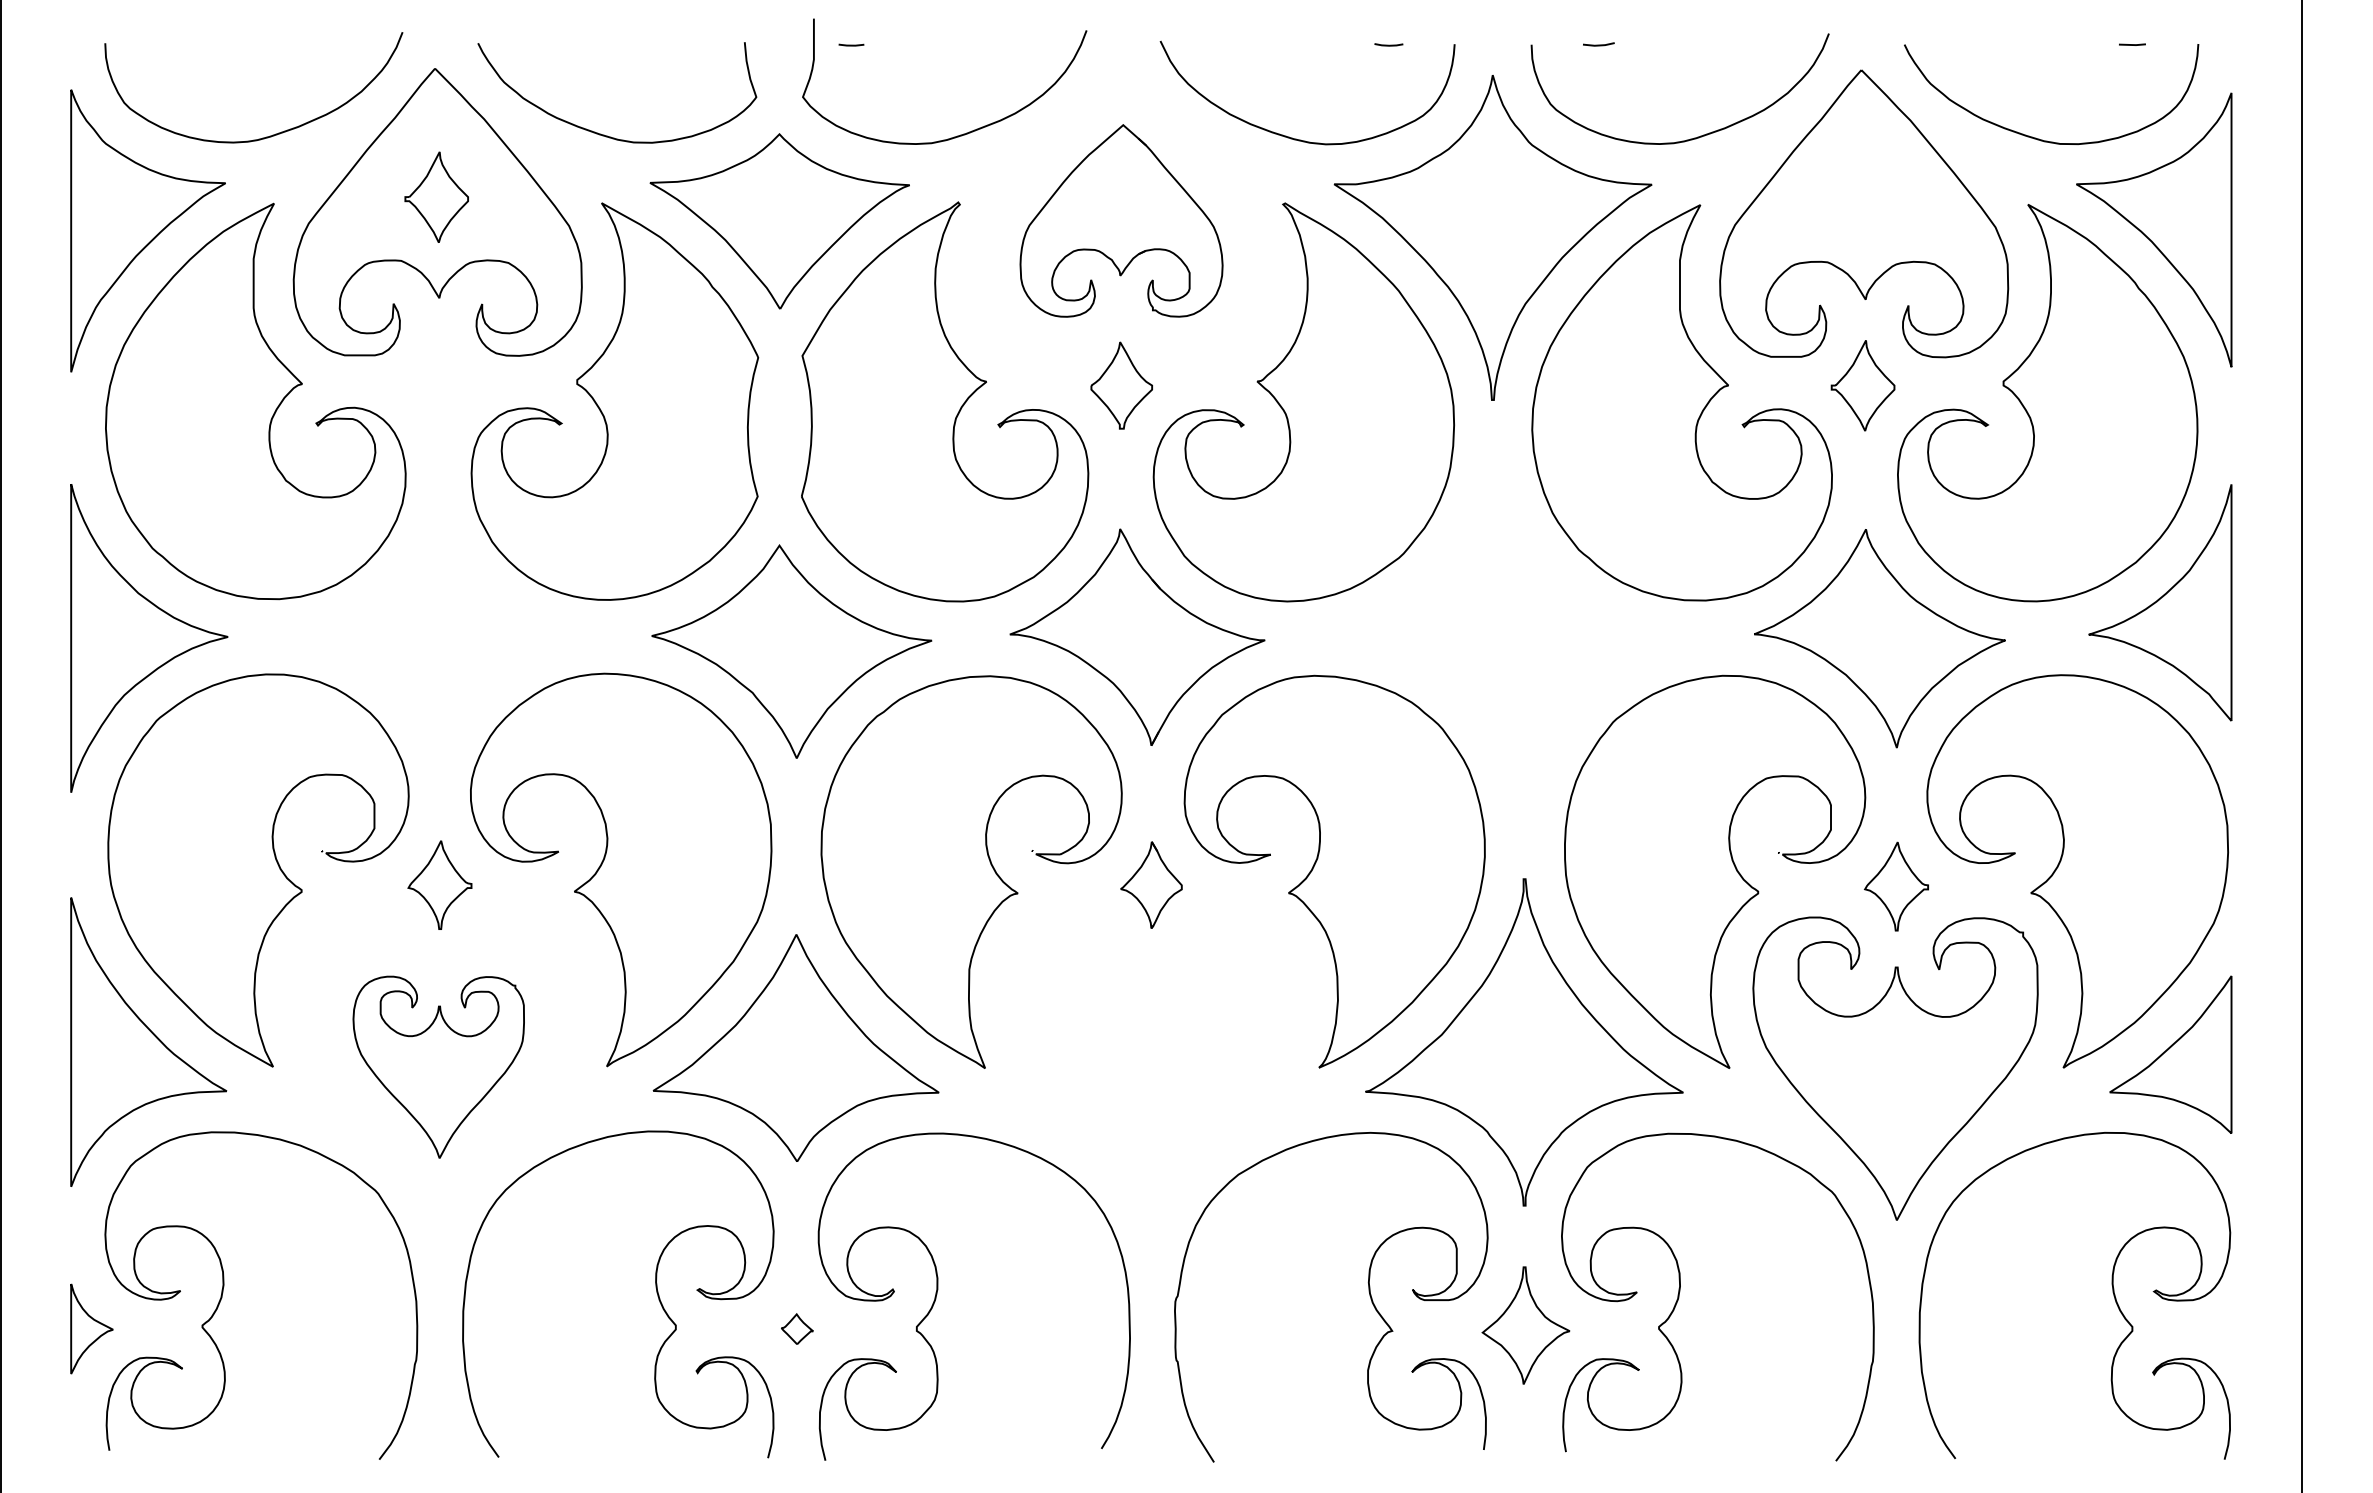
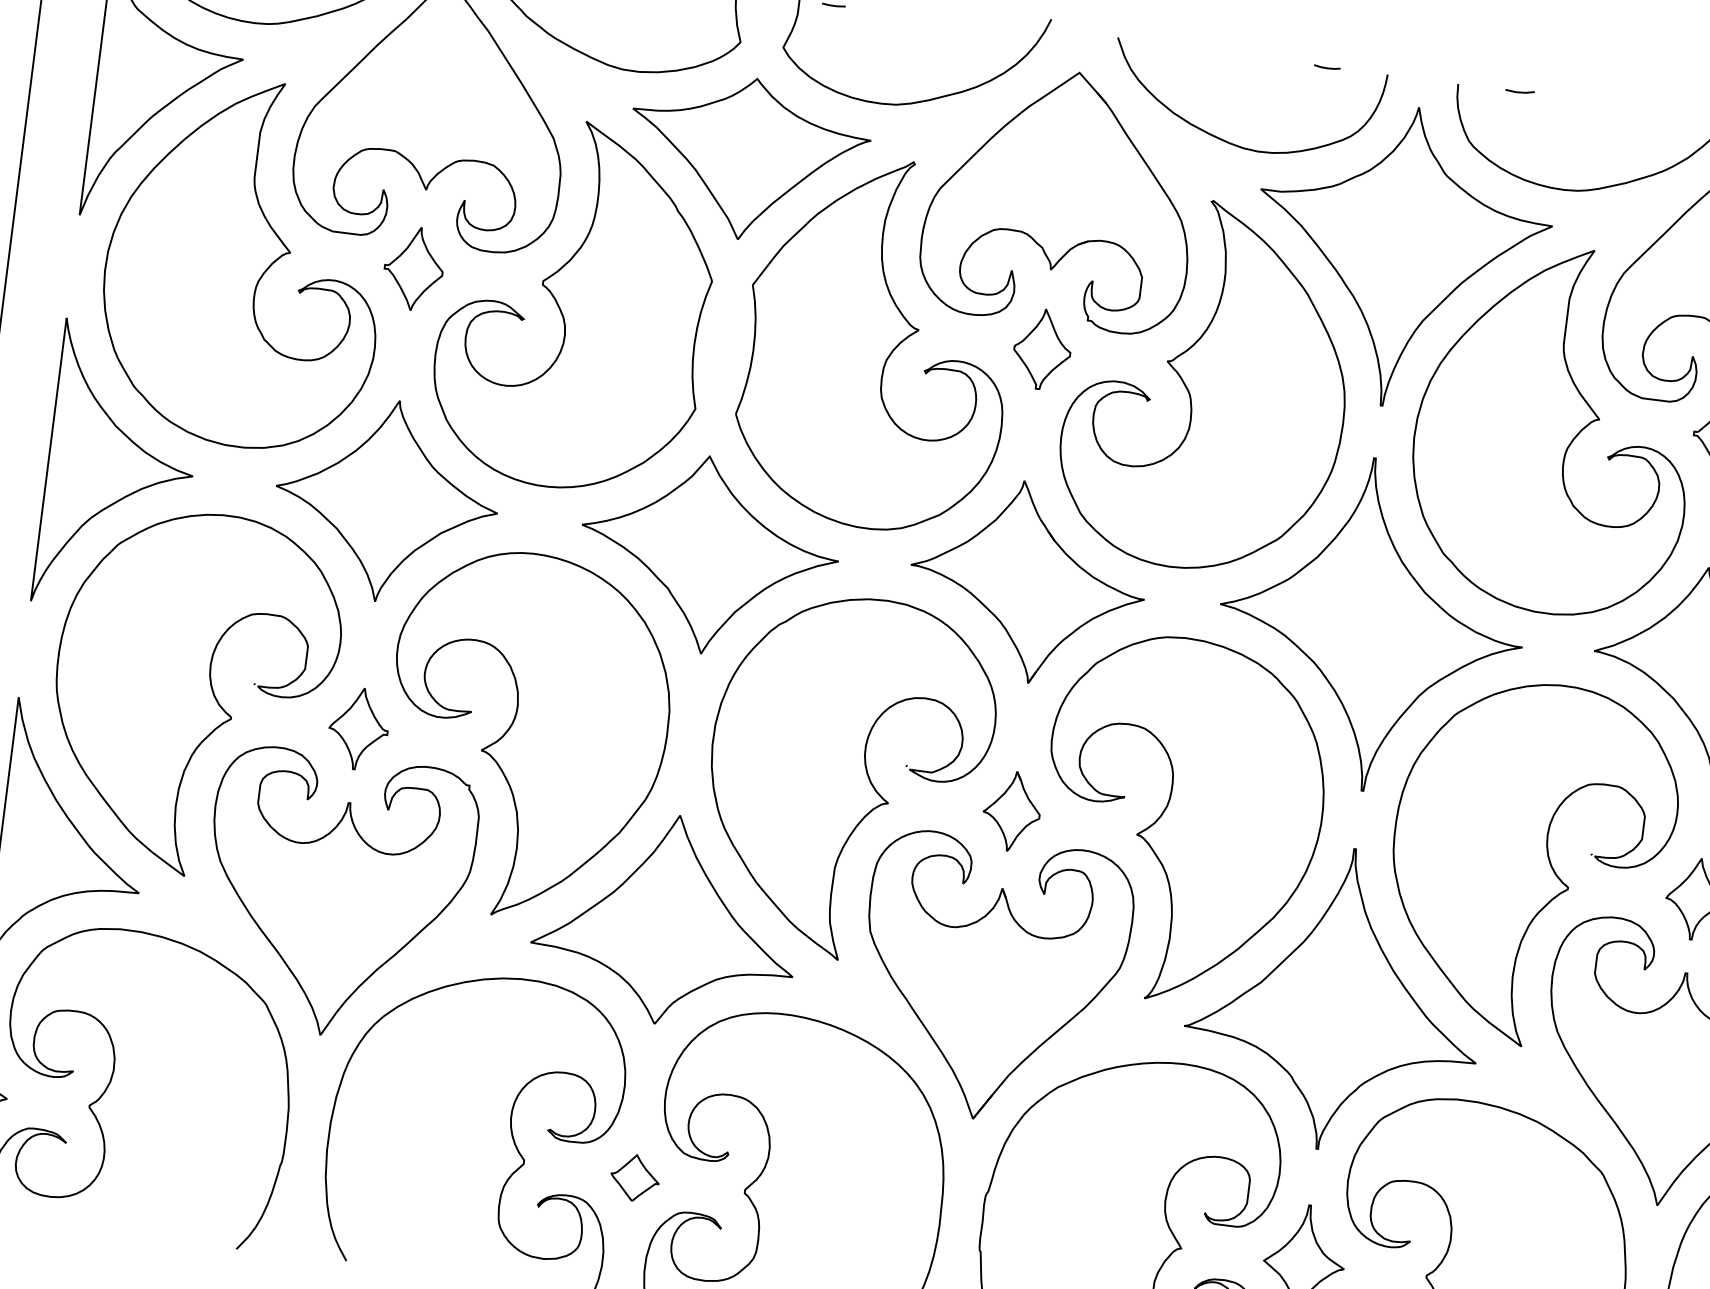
part: (436, 196) -> (413, 267), moved
part: (1121, 220) -> (1061, 197), size x1.43
part: (438, 636) -> (386, 500), added
part: (1512, 636) -> (1372, 624), added
part: (438, 1067) -> (336, 896), size x1.67
part: (1153, 1068) -> (992, 979), added
part: (797, 1328) -> (635, 1177), size x1.67

